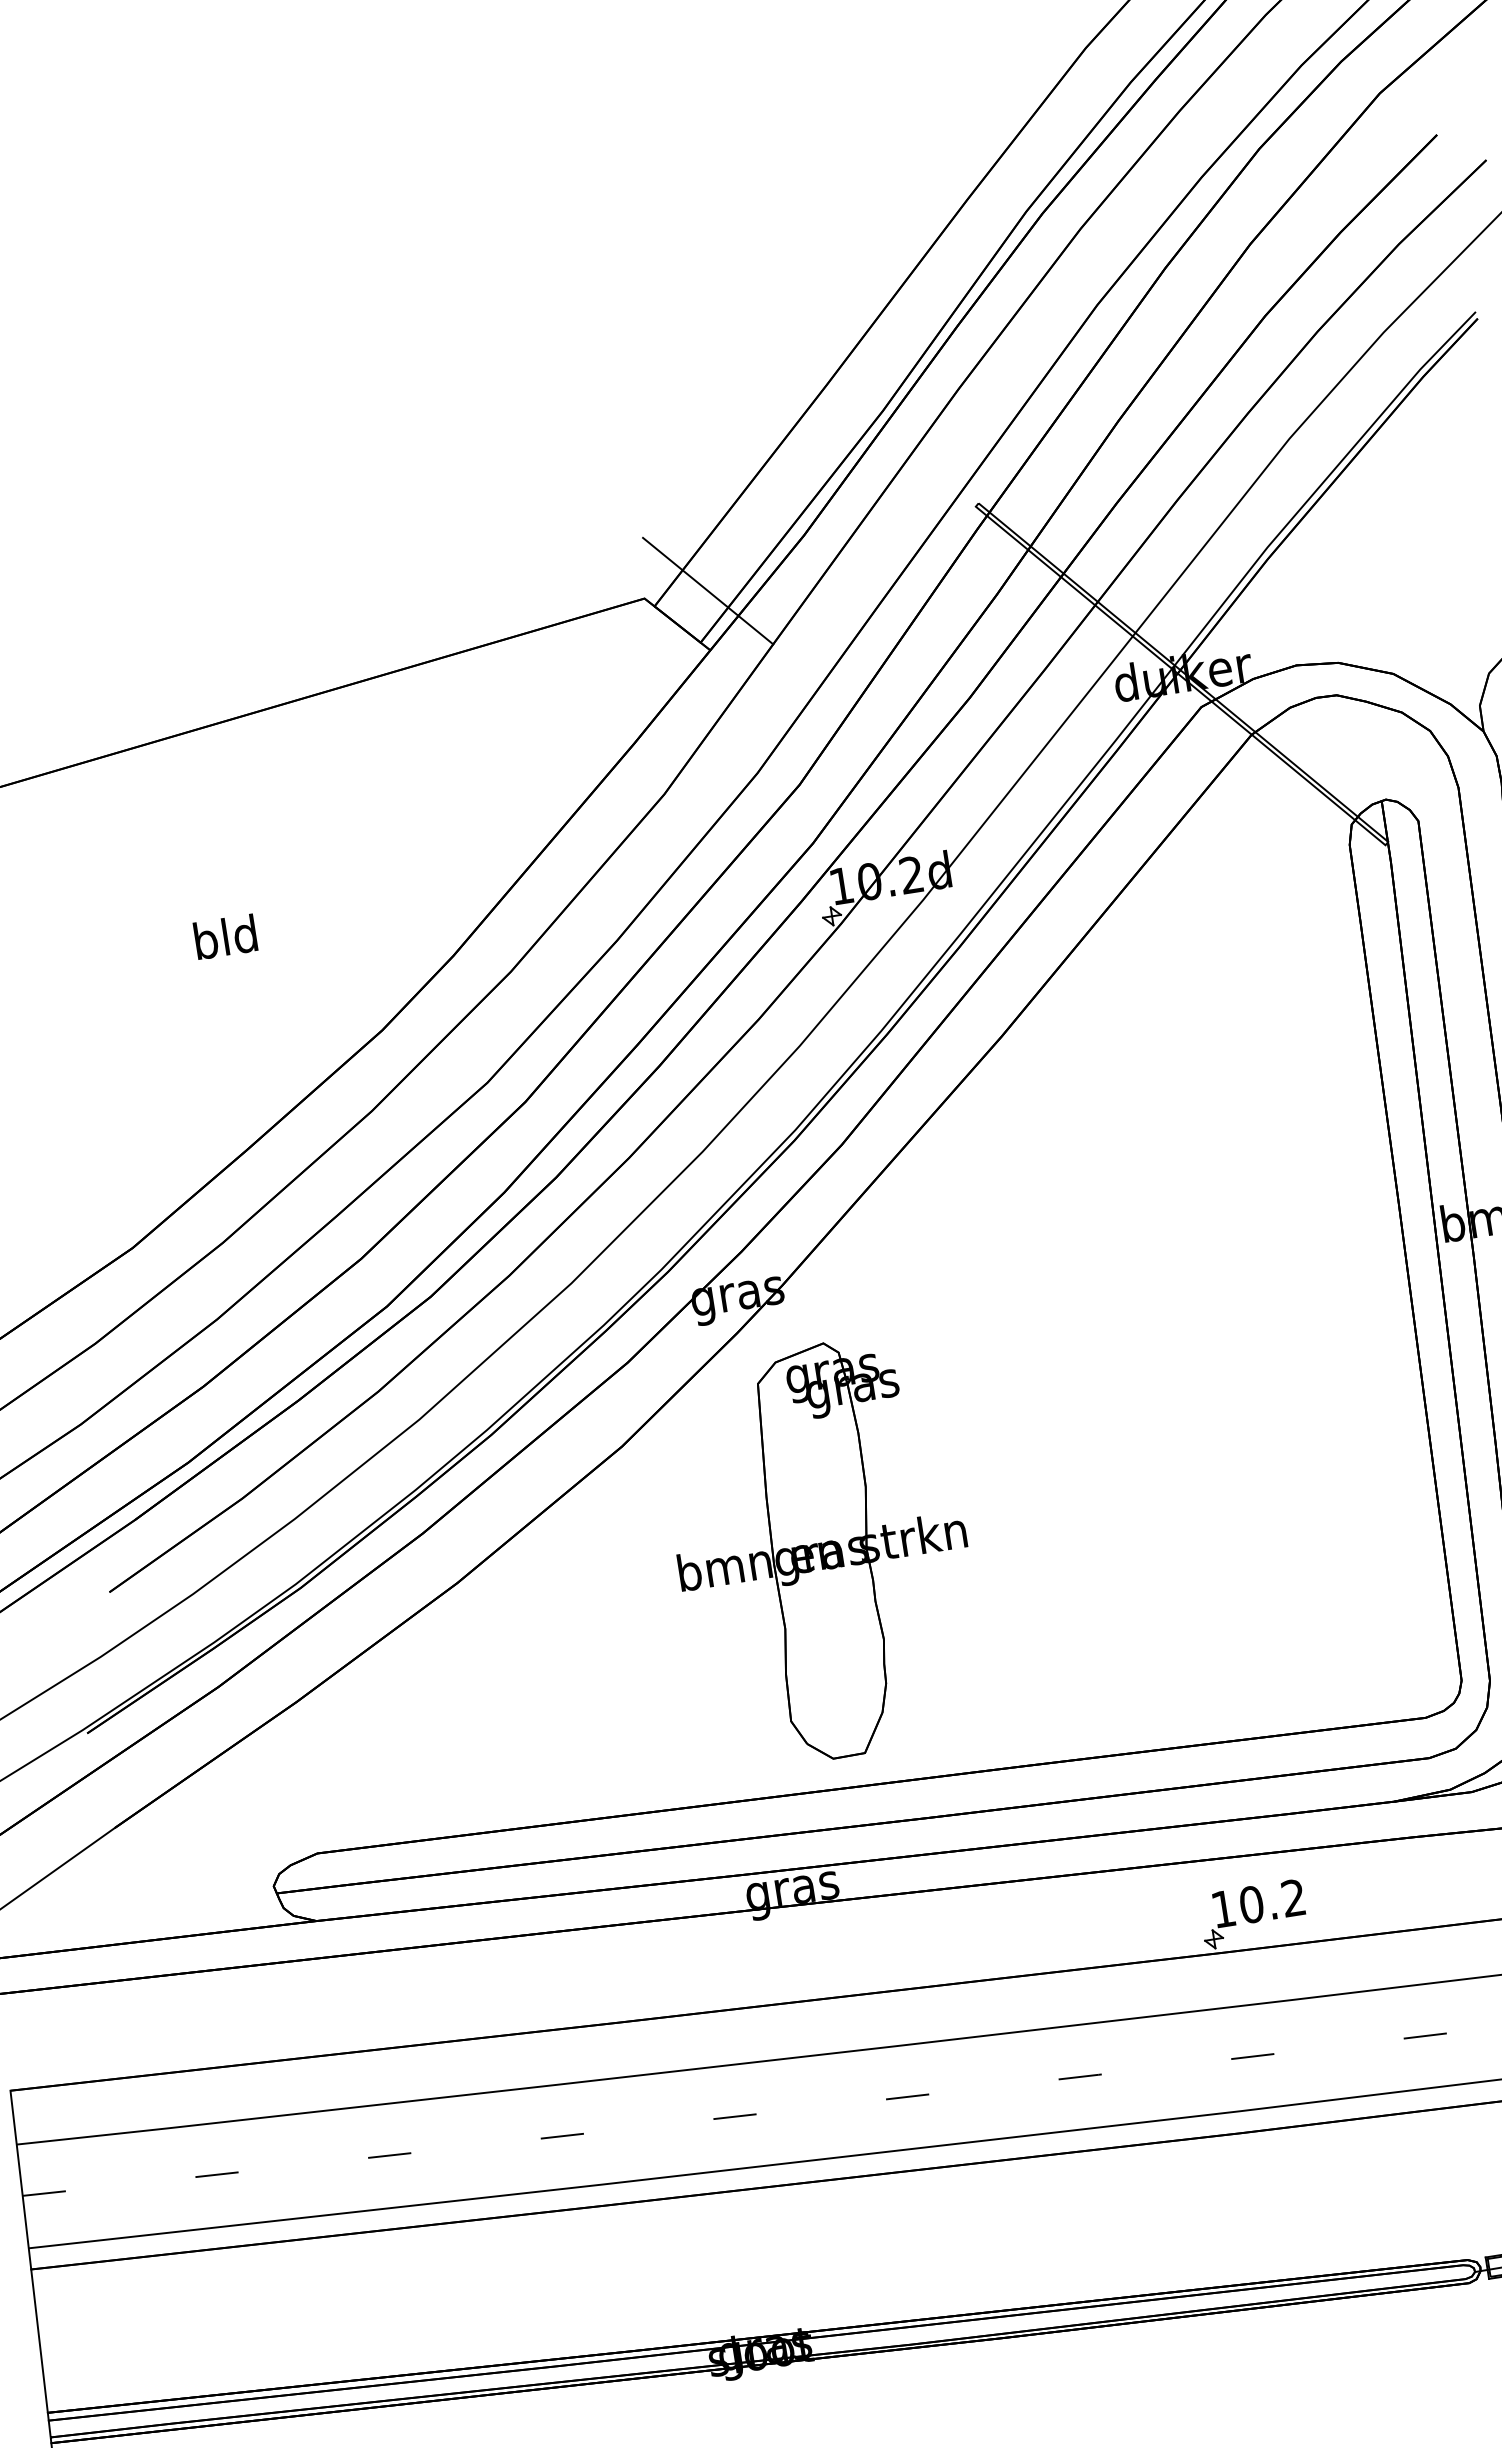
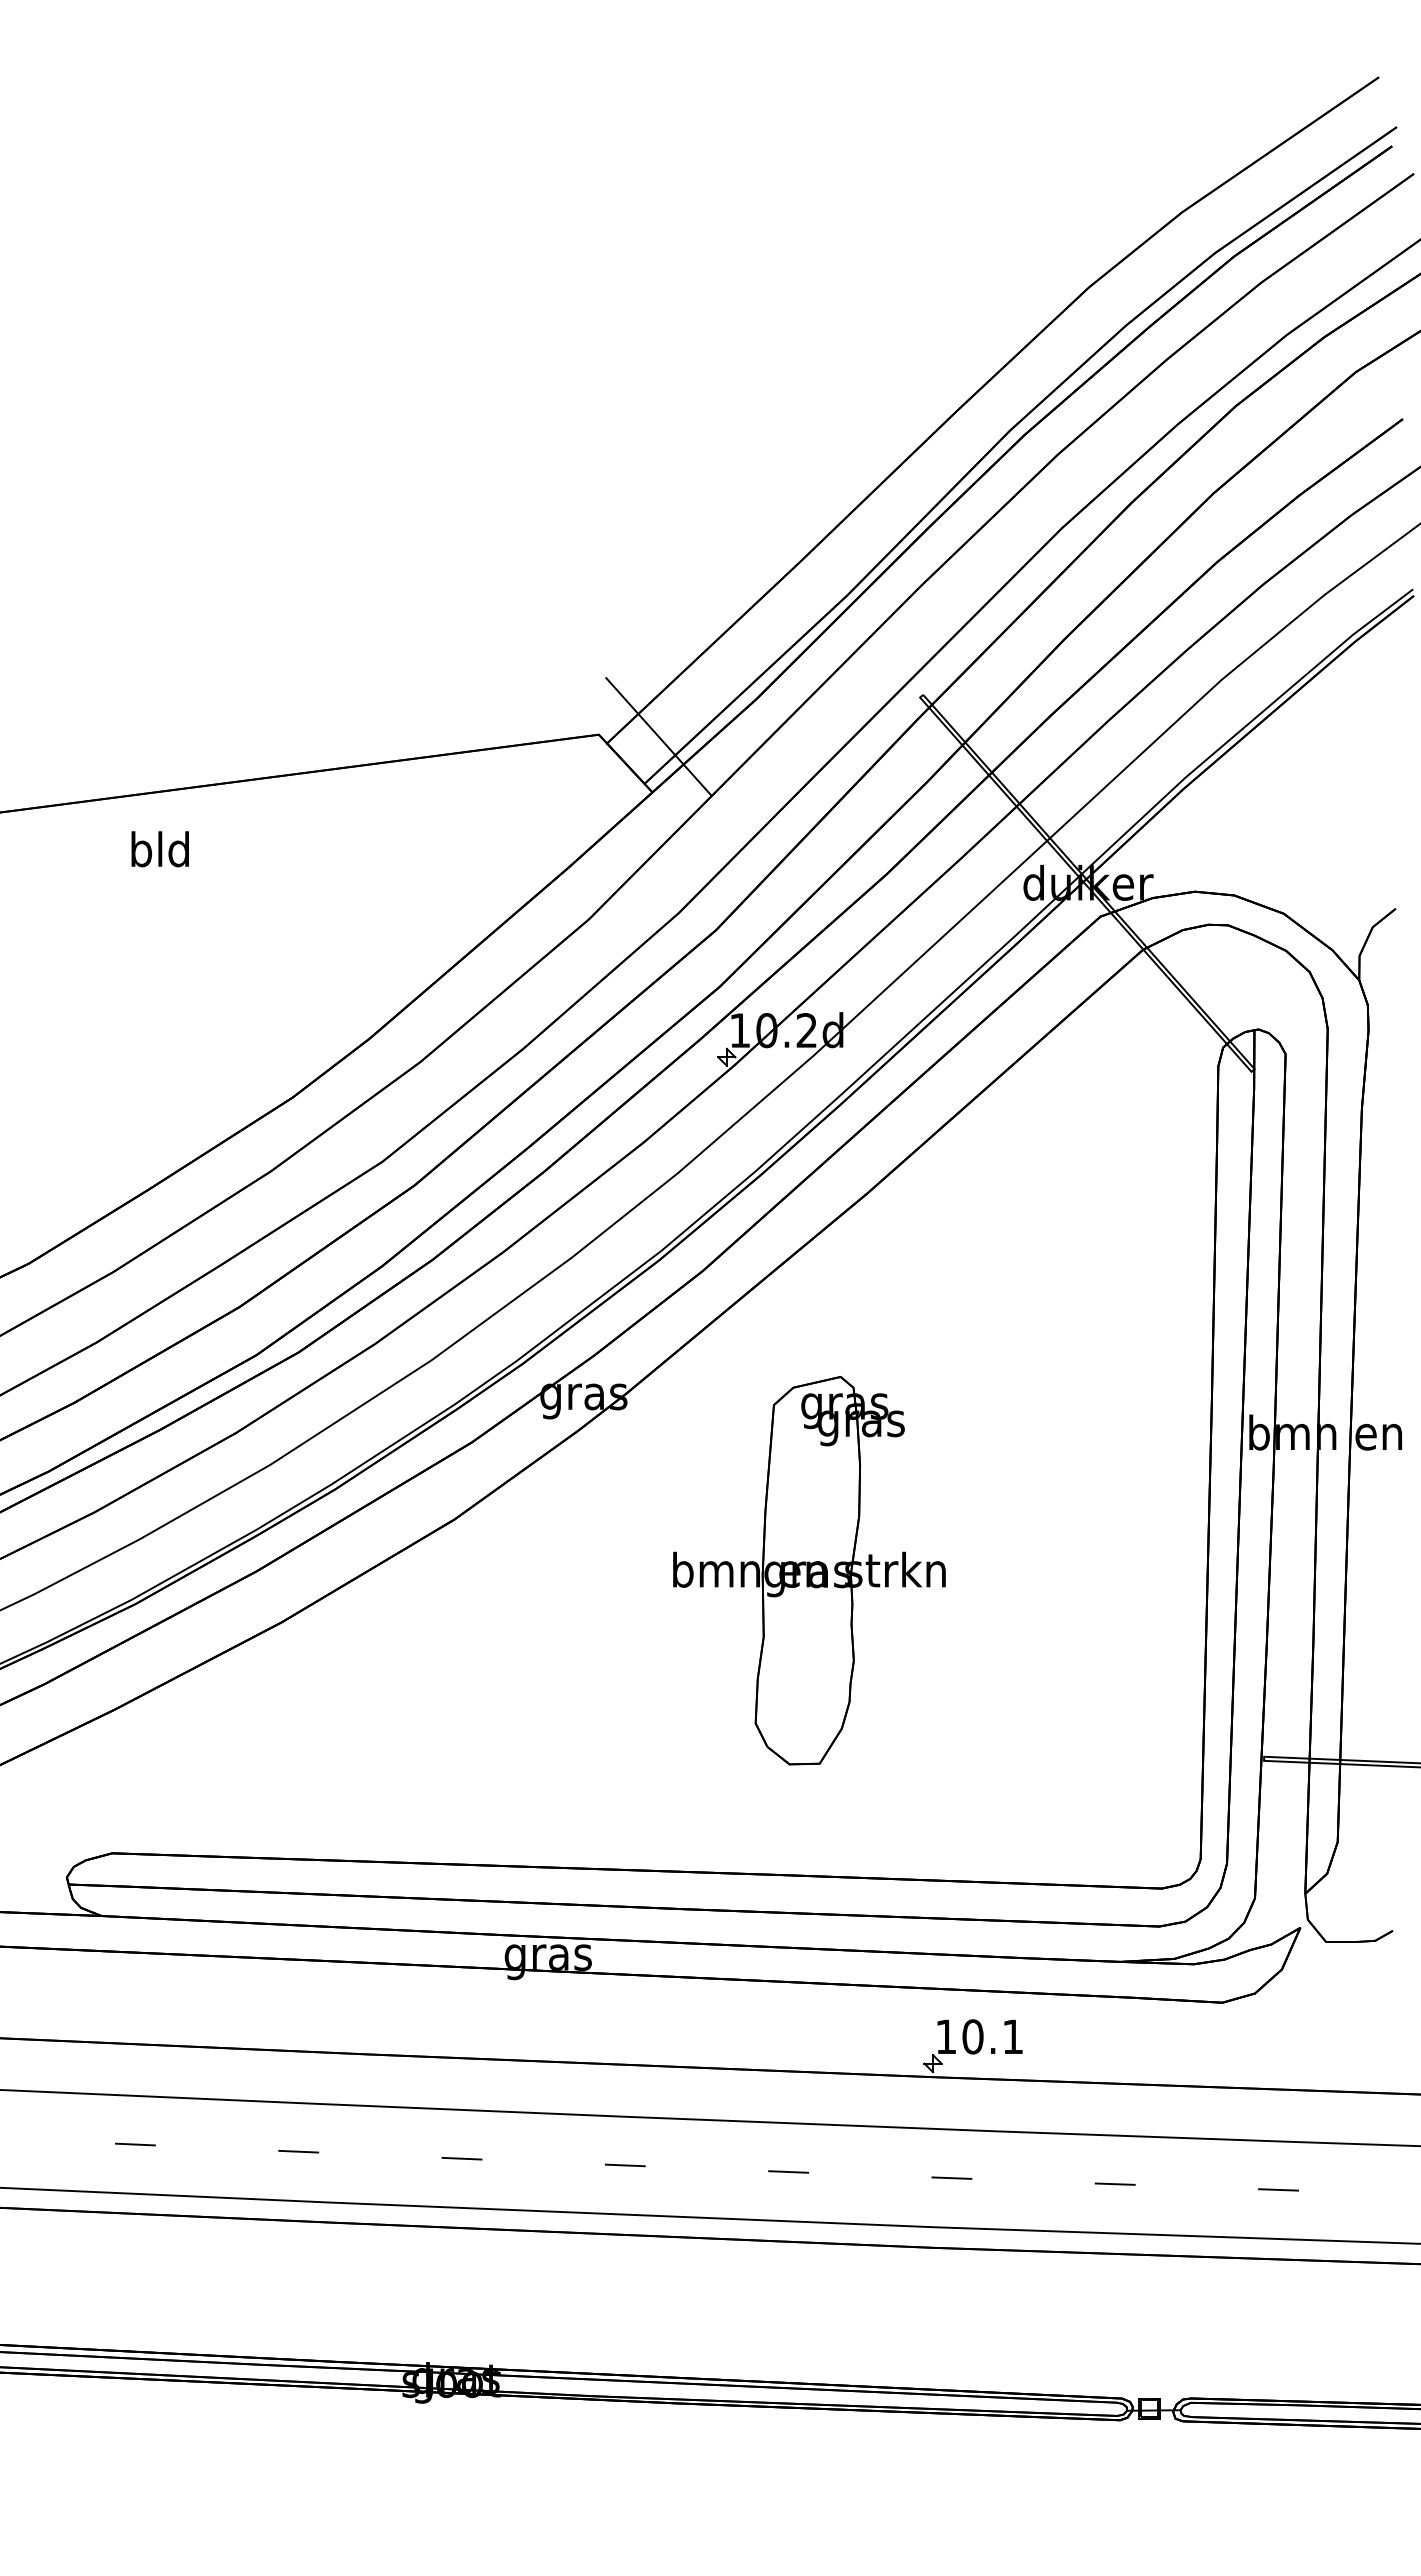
text: (224, 937) -> (159, 849), moved
part: (822, 1551) -> (809, 1570), moved
text: (1293, 1897) -> (1012, 2036), 10.2 -> 10.1

